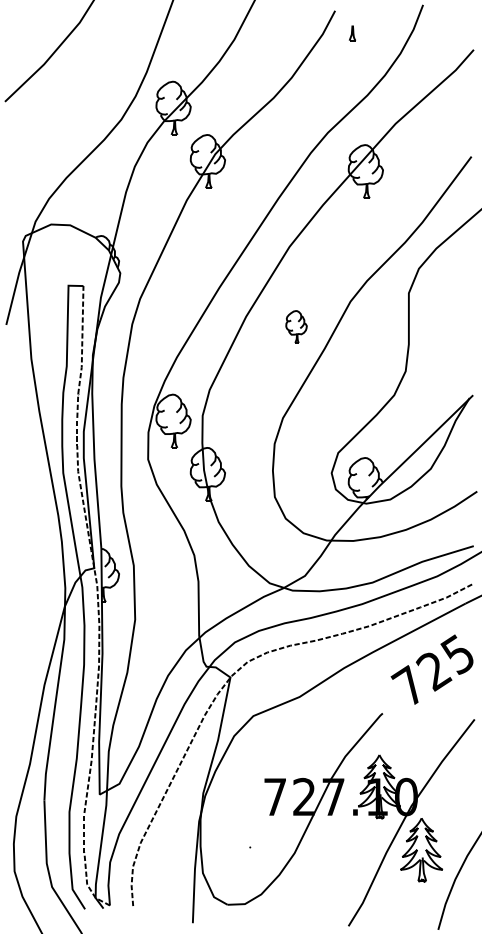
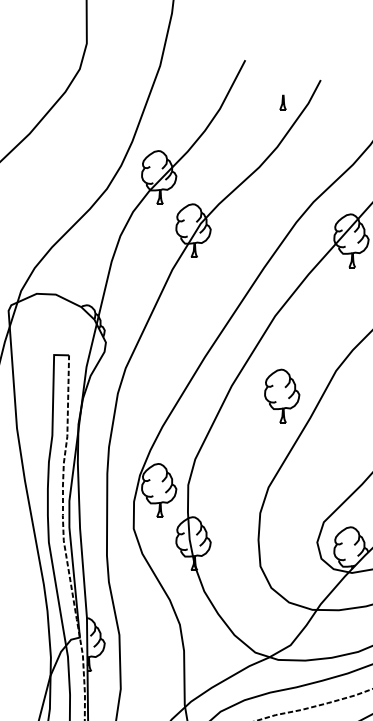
part: (351, 33) -> (282, 102), moved
part: (296, 326) -> (282, 395), size x1.67

